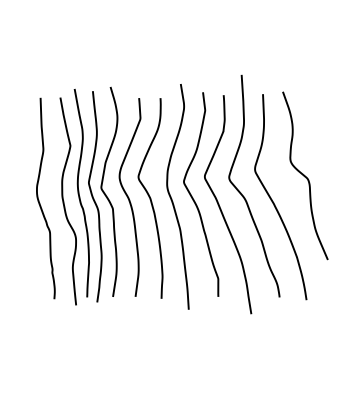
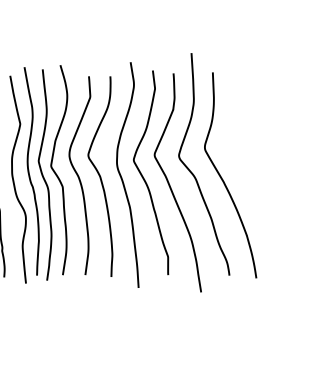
curve: (305, 175) -> (255, 153), removed

